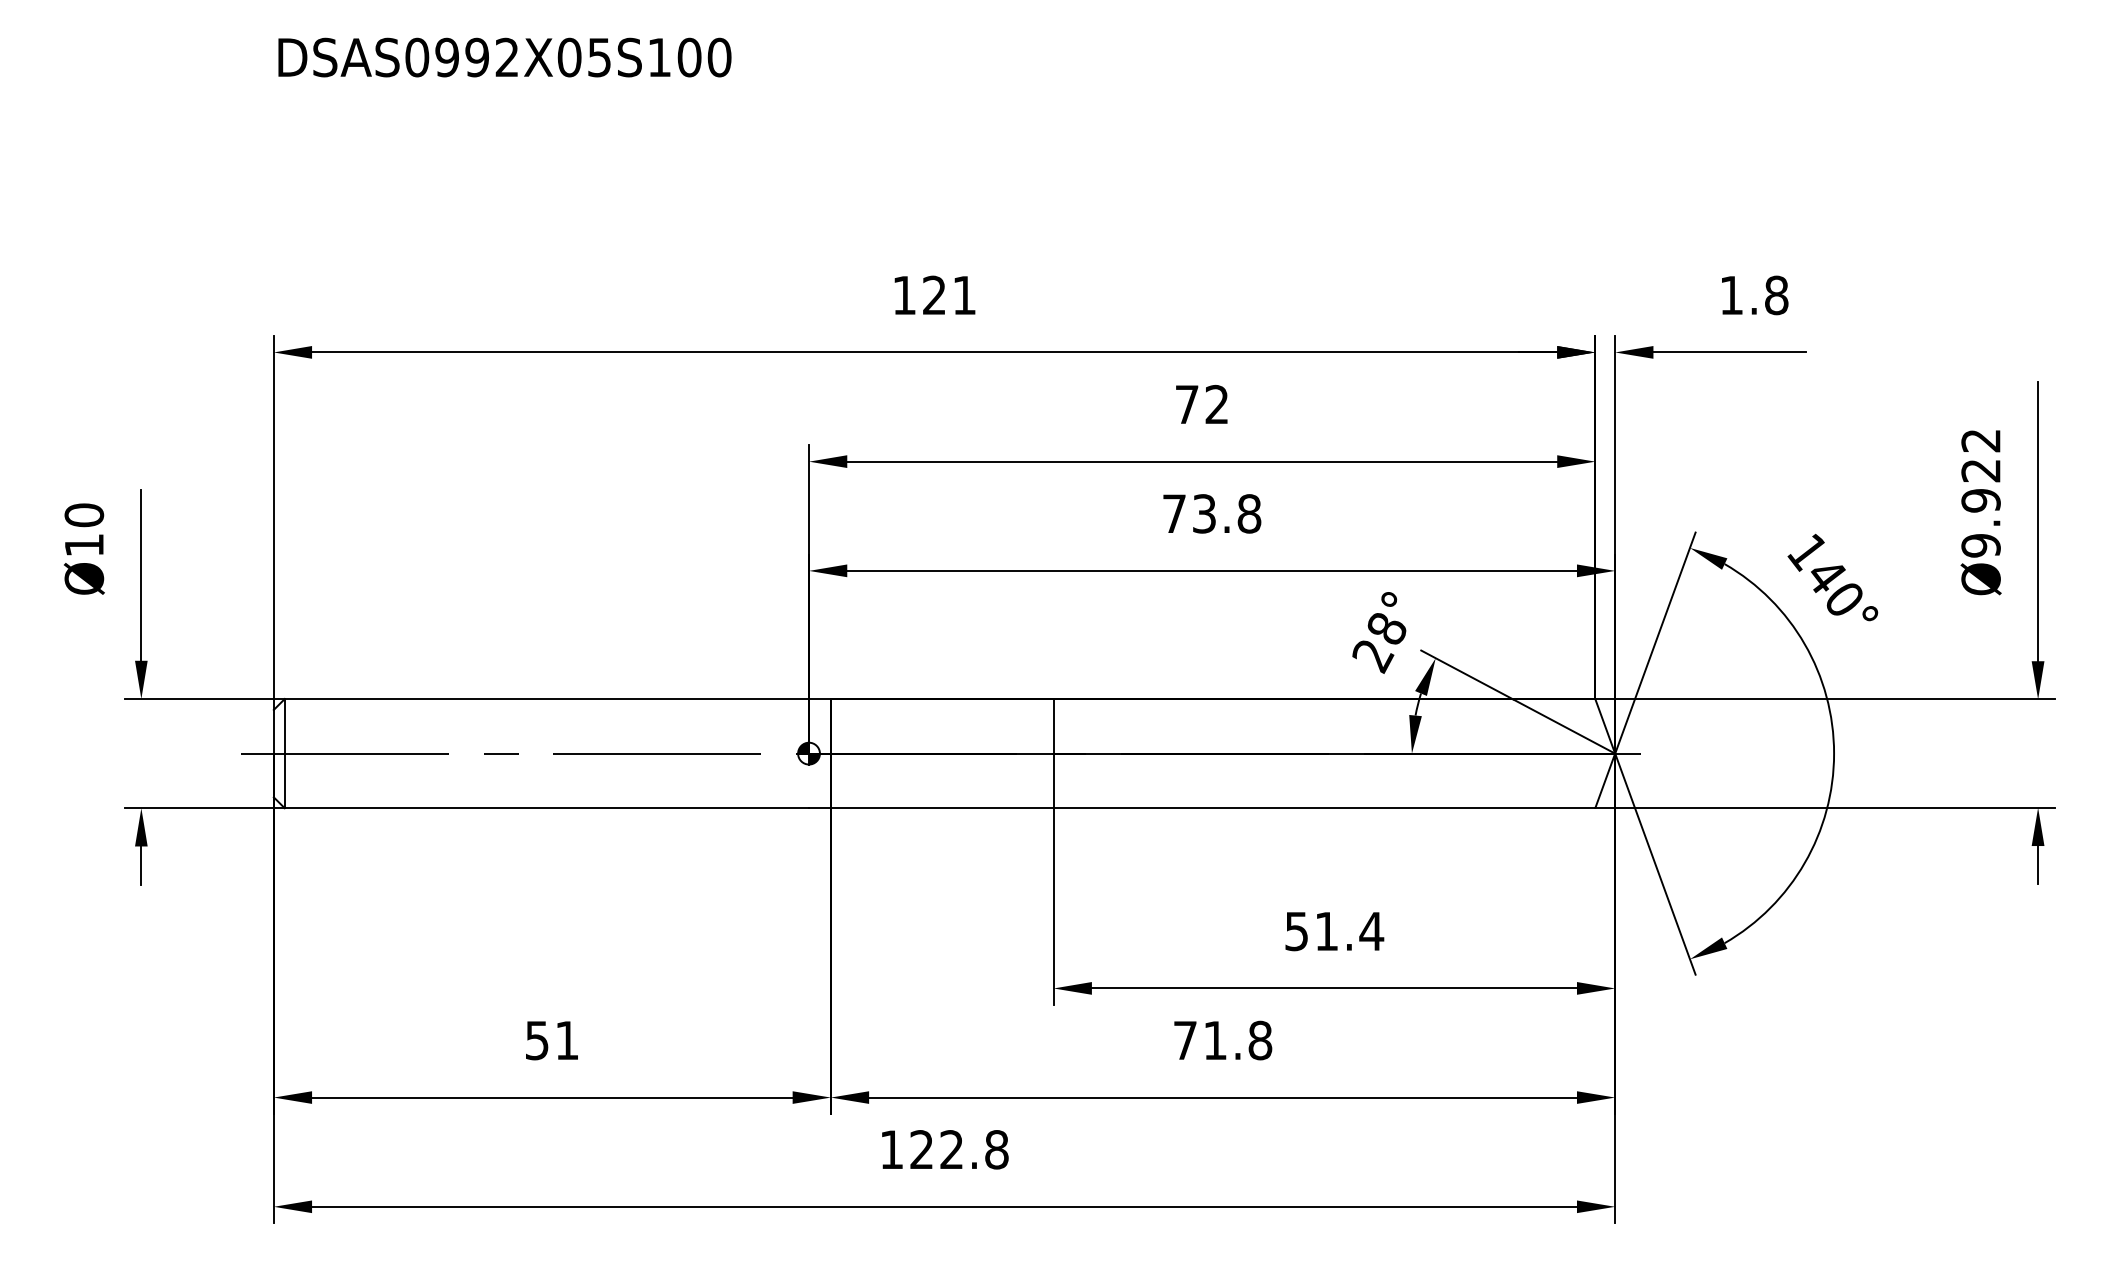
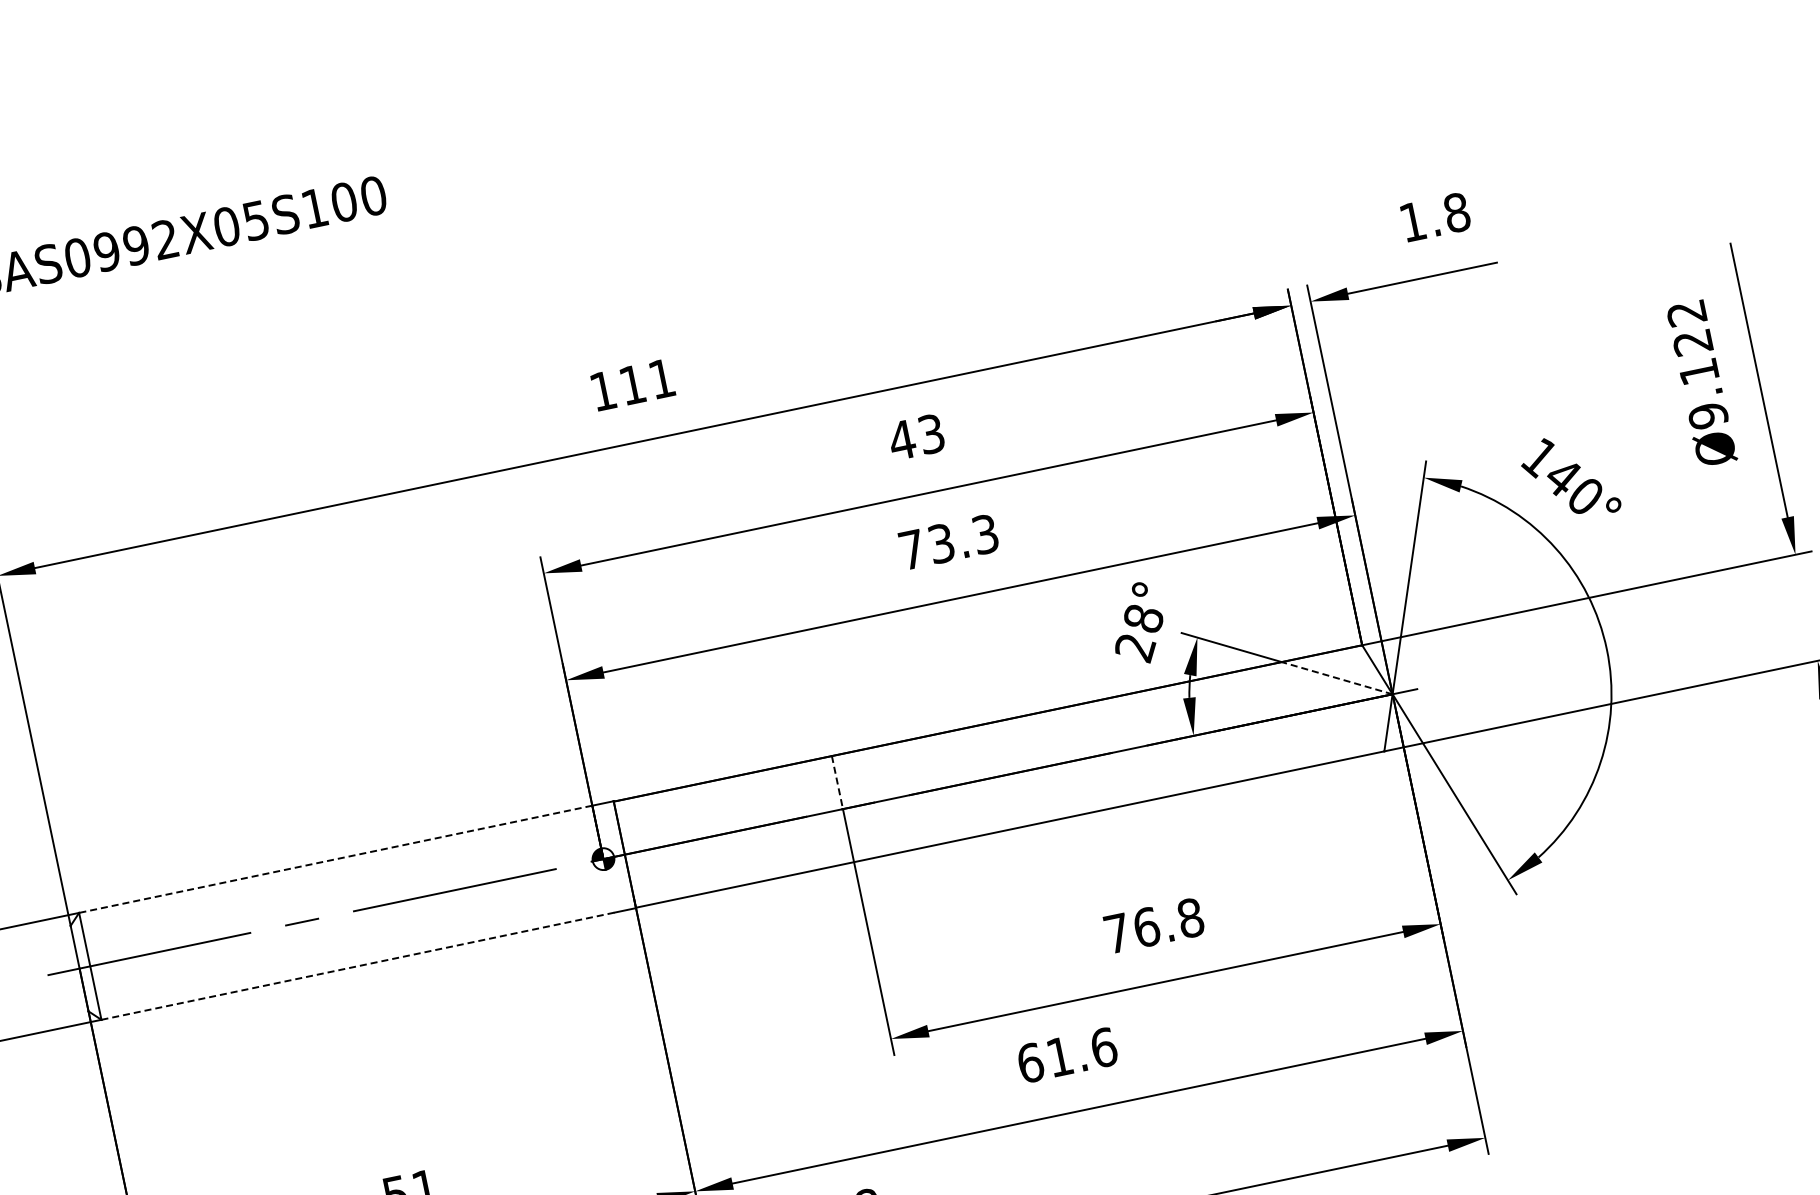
text: (934, 294) -> (632, 384), 121 -> 111
text: (1201, 404) -> (916, 437), 72 -> 43
text: (1980, 500) -> (1698, 371), Ø9.922 -> Ø9.122
text: (1249, 513) -> (985, 534), 73.8 -> 73.3
line: (546, 699) -> (335, 859), solid -> dashed
line: (1564, 726) -> (1337, 678), solid -> dashed
line: (1053, 727) -> (837, 783), solid -> dashed
line: (547, 808) -> (358, 966), solid -> dashed
text: (1334, 931) -> (1154, 925), 51.4 -> 76.8
text: (1222, 1040) -> (1066, 1055), 71.8 -> 61.6

